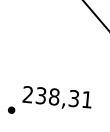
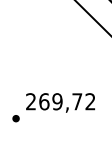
text: (64, 97) -> (67, 101), 238,31 -> 269,72

